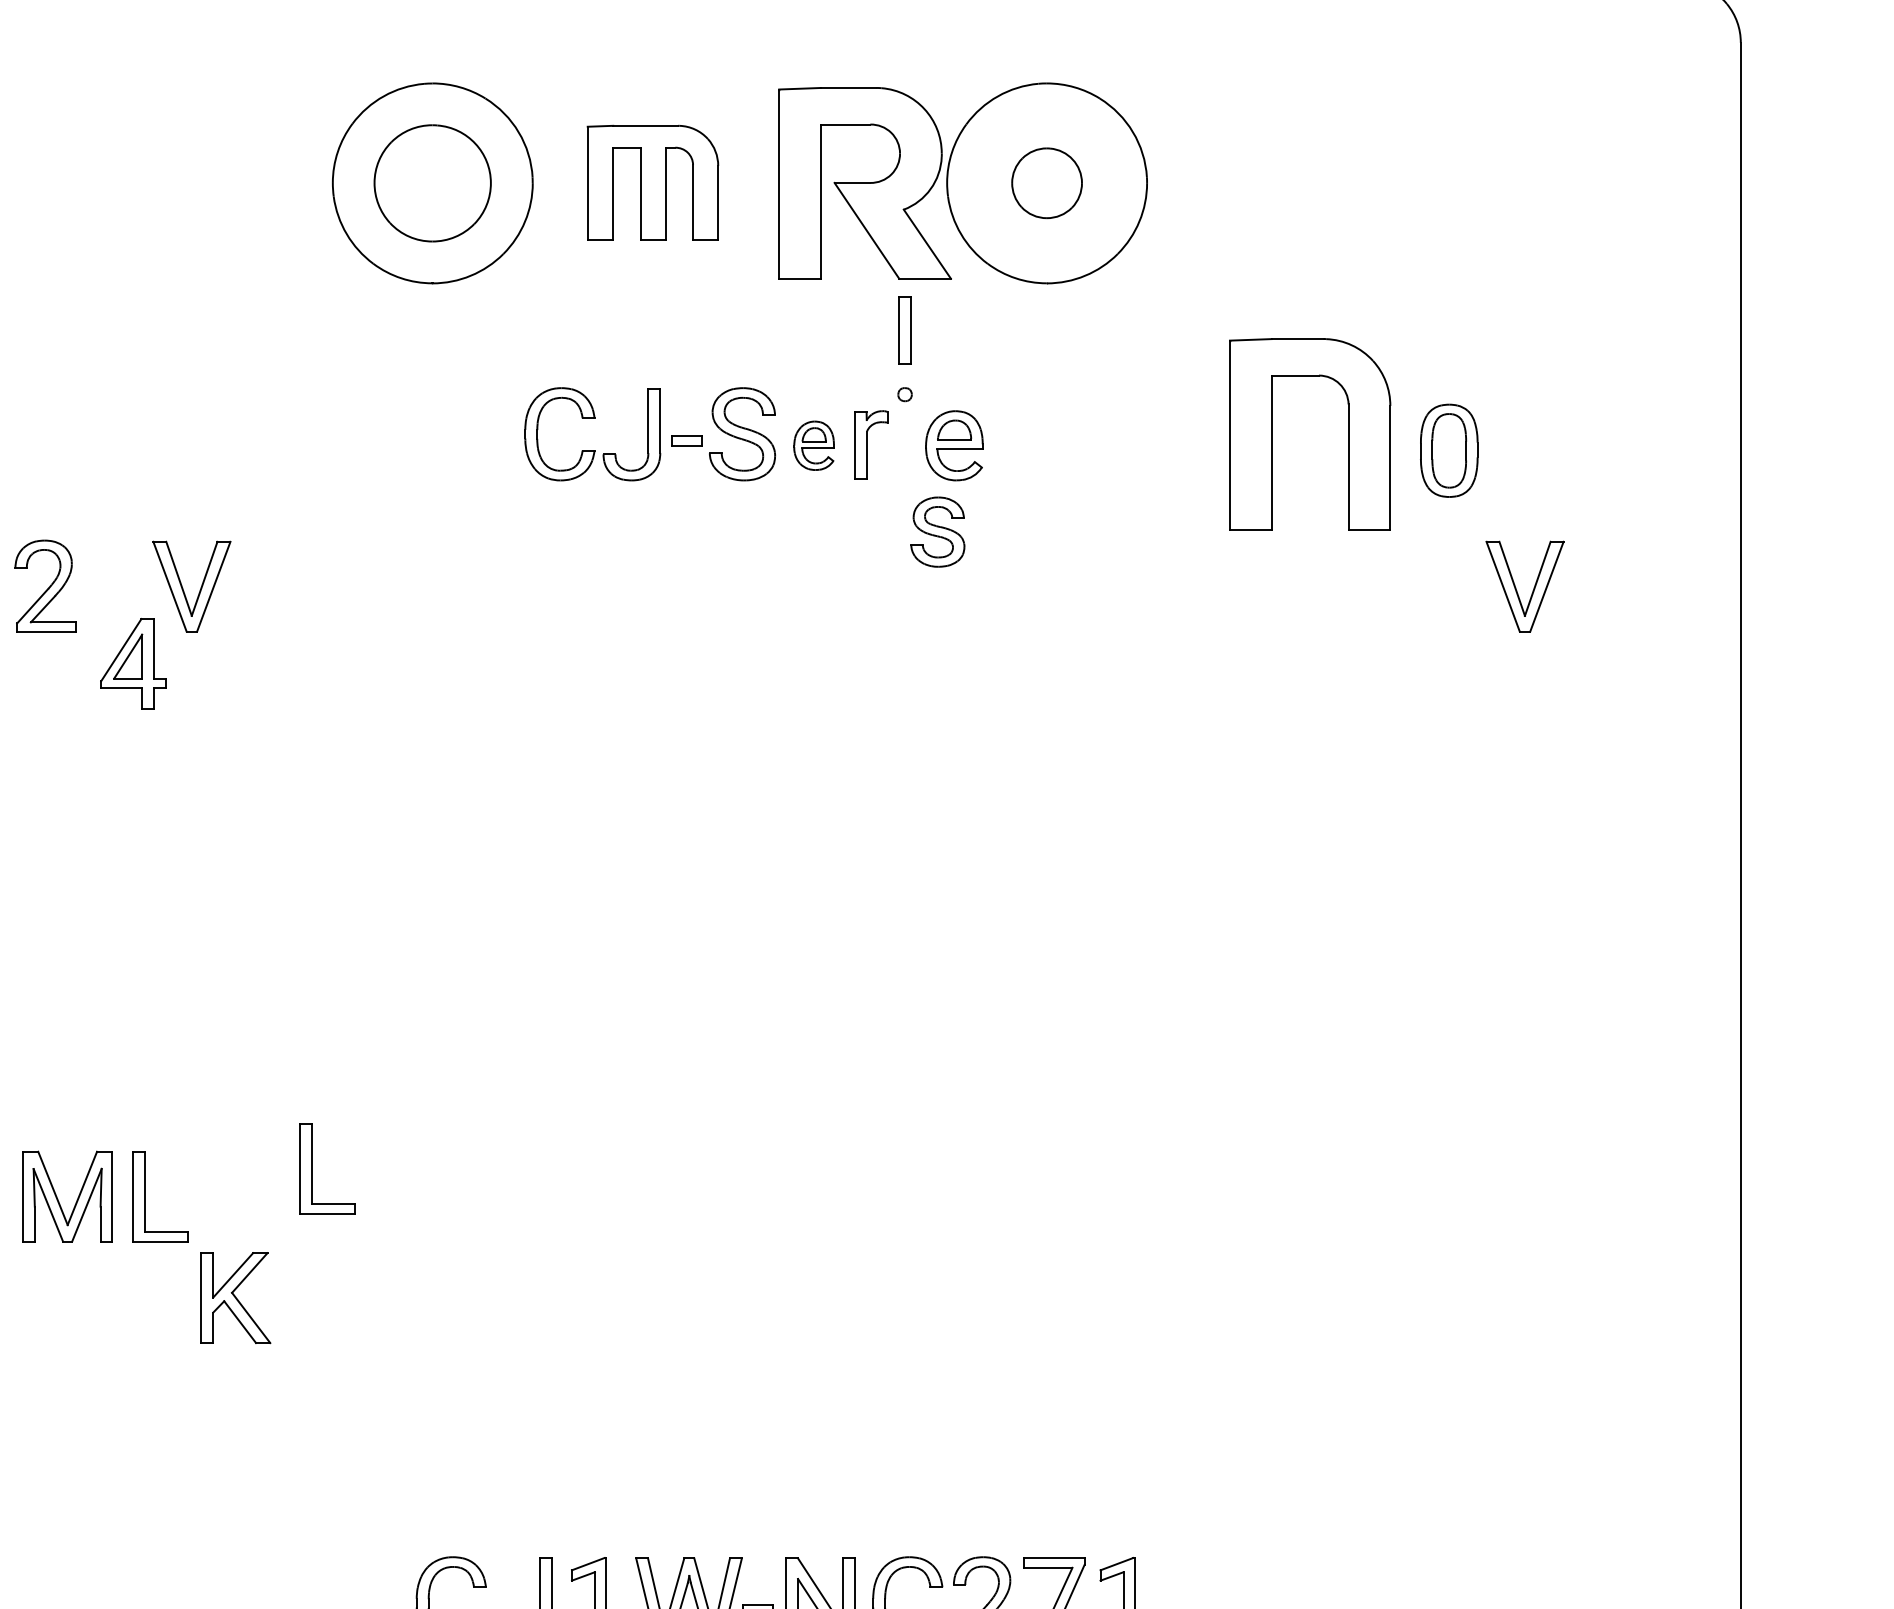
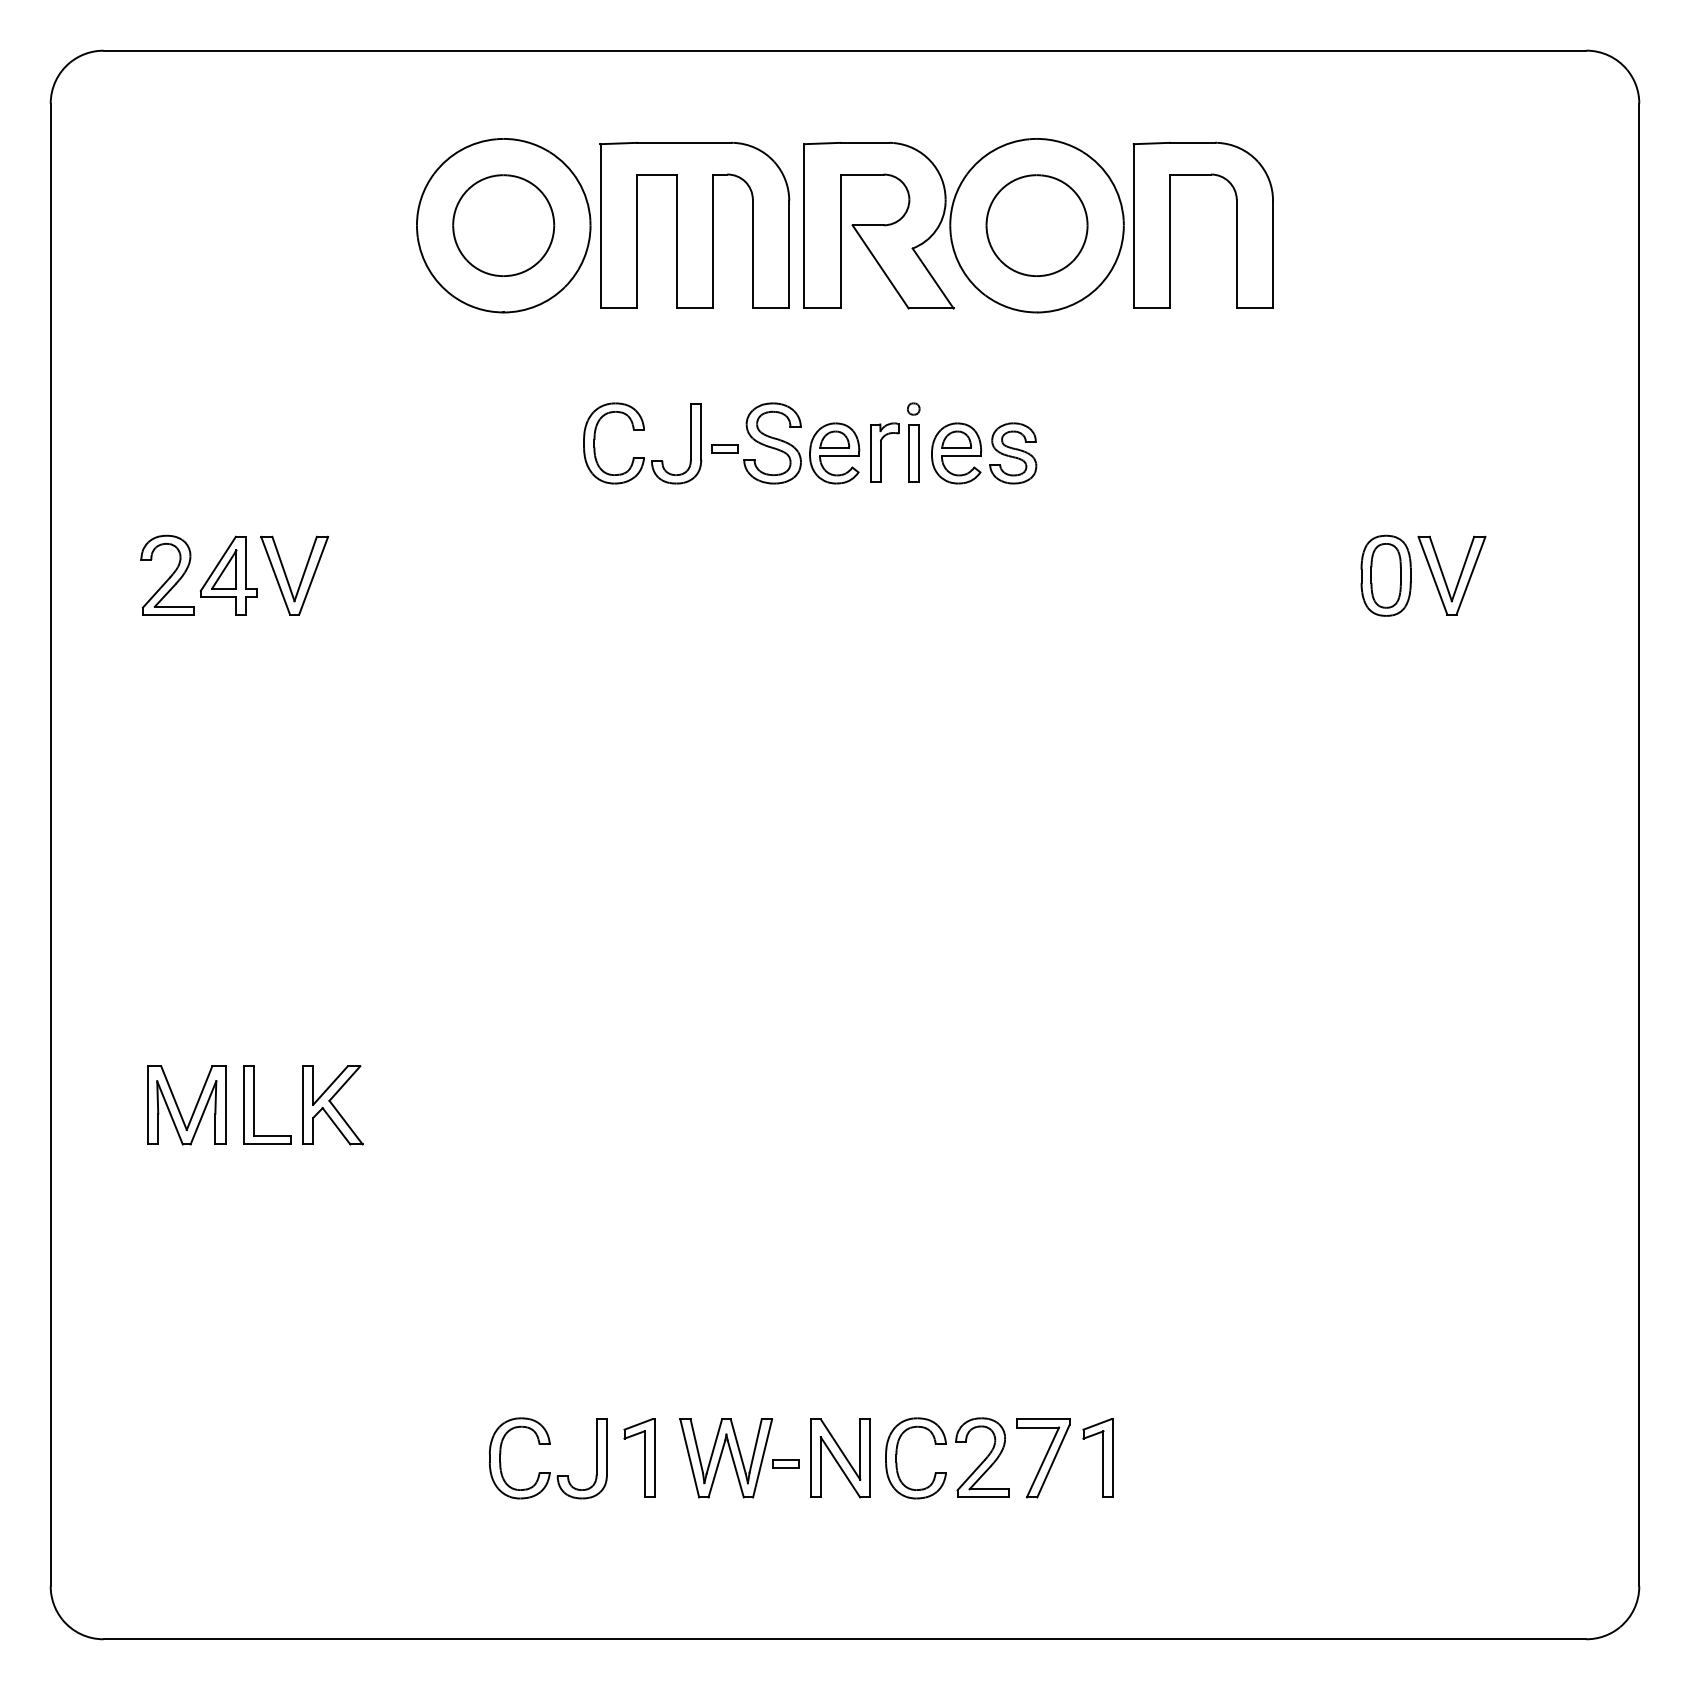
part: (652, 182) -> (694, 224), size x1.67
part: (1046, 183) -> (1036, 225), size x1.67
part: (904, 330) -> (913, 453), moved
part: (1272, 433) -> (1170, 224), moved
part: (813, 445) -> (834, 453), size x1.43
part: (1448, 450) -> (1385, 575), moved
part: (938, 532) -> (1013, 453), moved
part: (133, 663) -> (228, 575), moved
part: (312, 1168) -> (399, 1080), removed
part: (235, 1298) -> (332, 1105), moved

